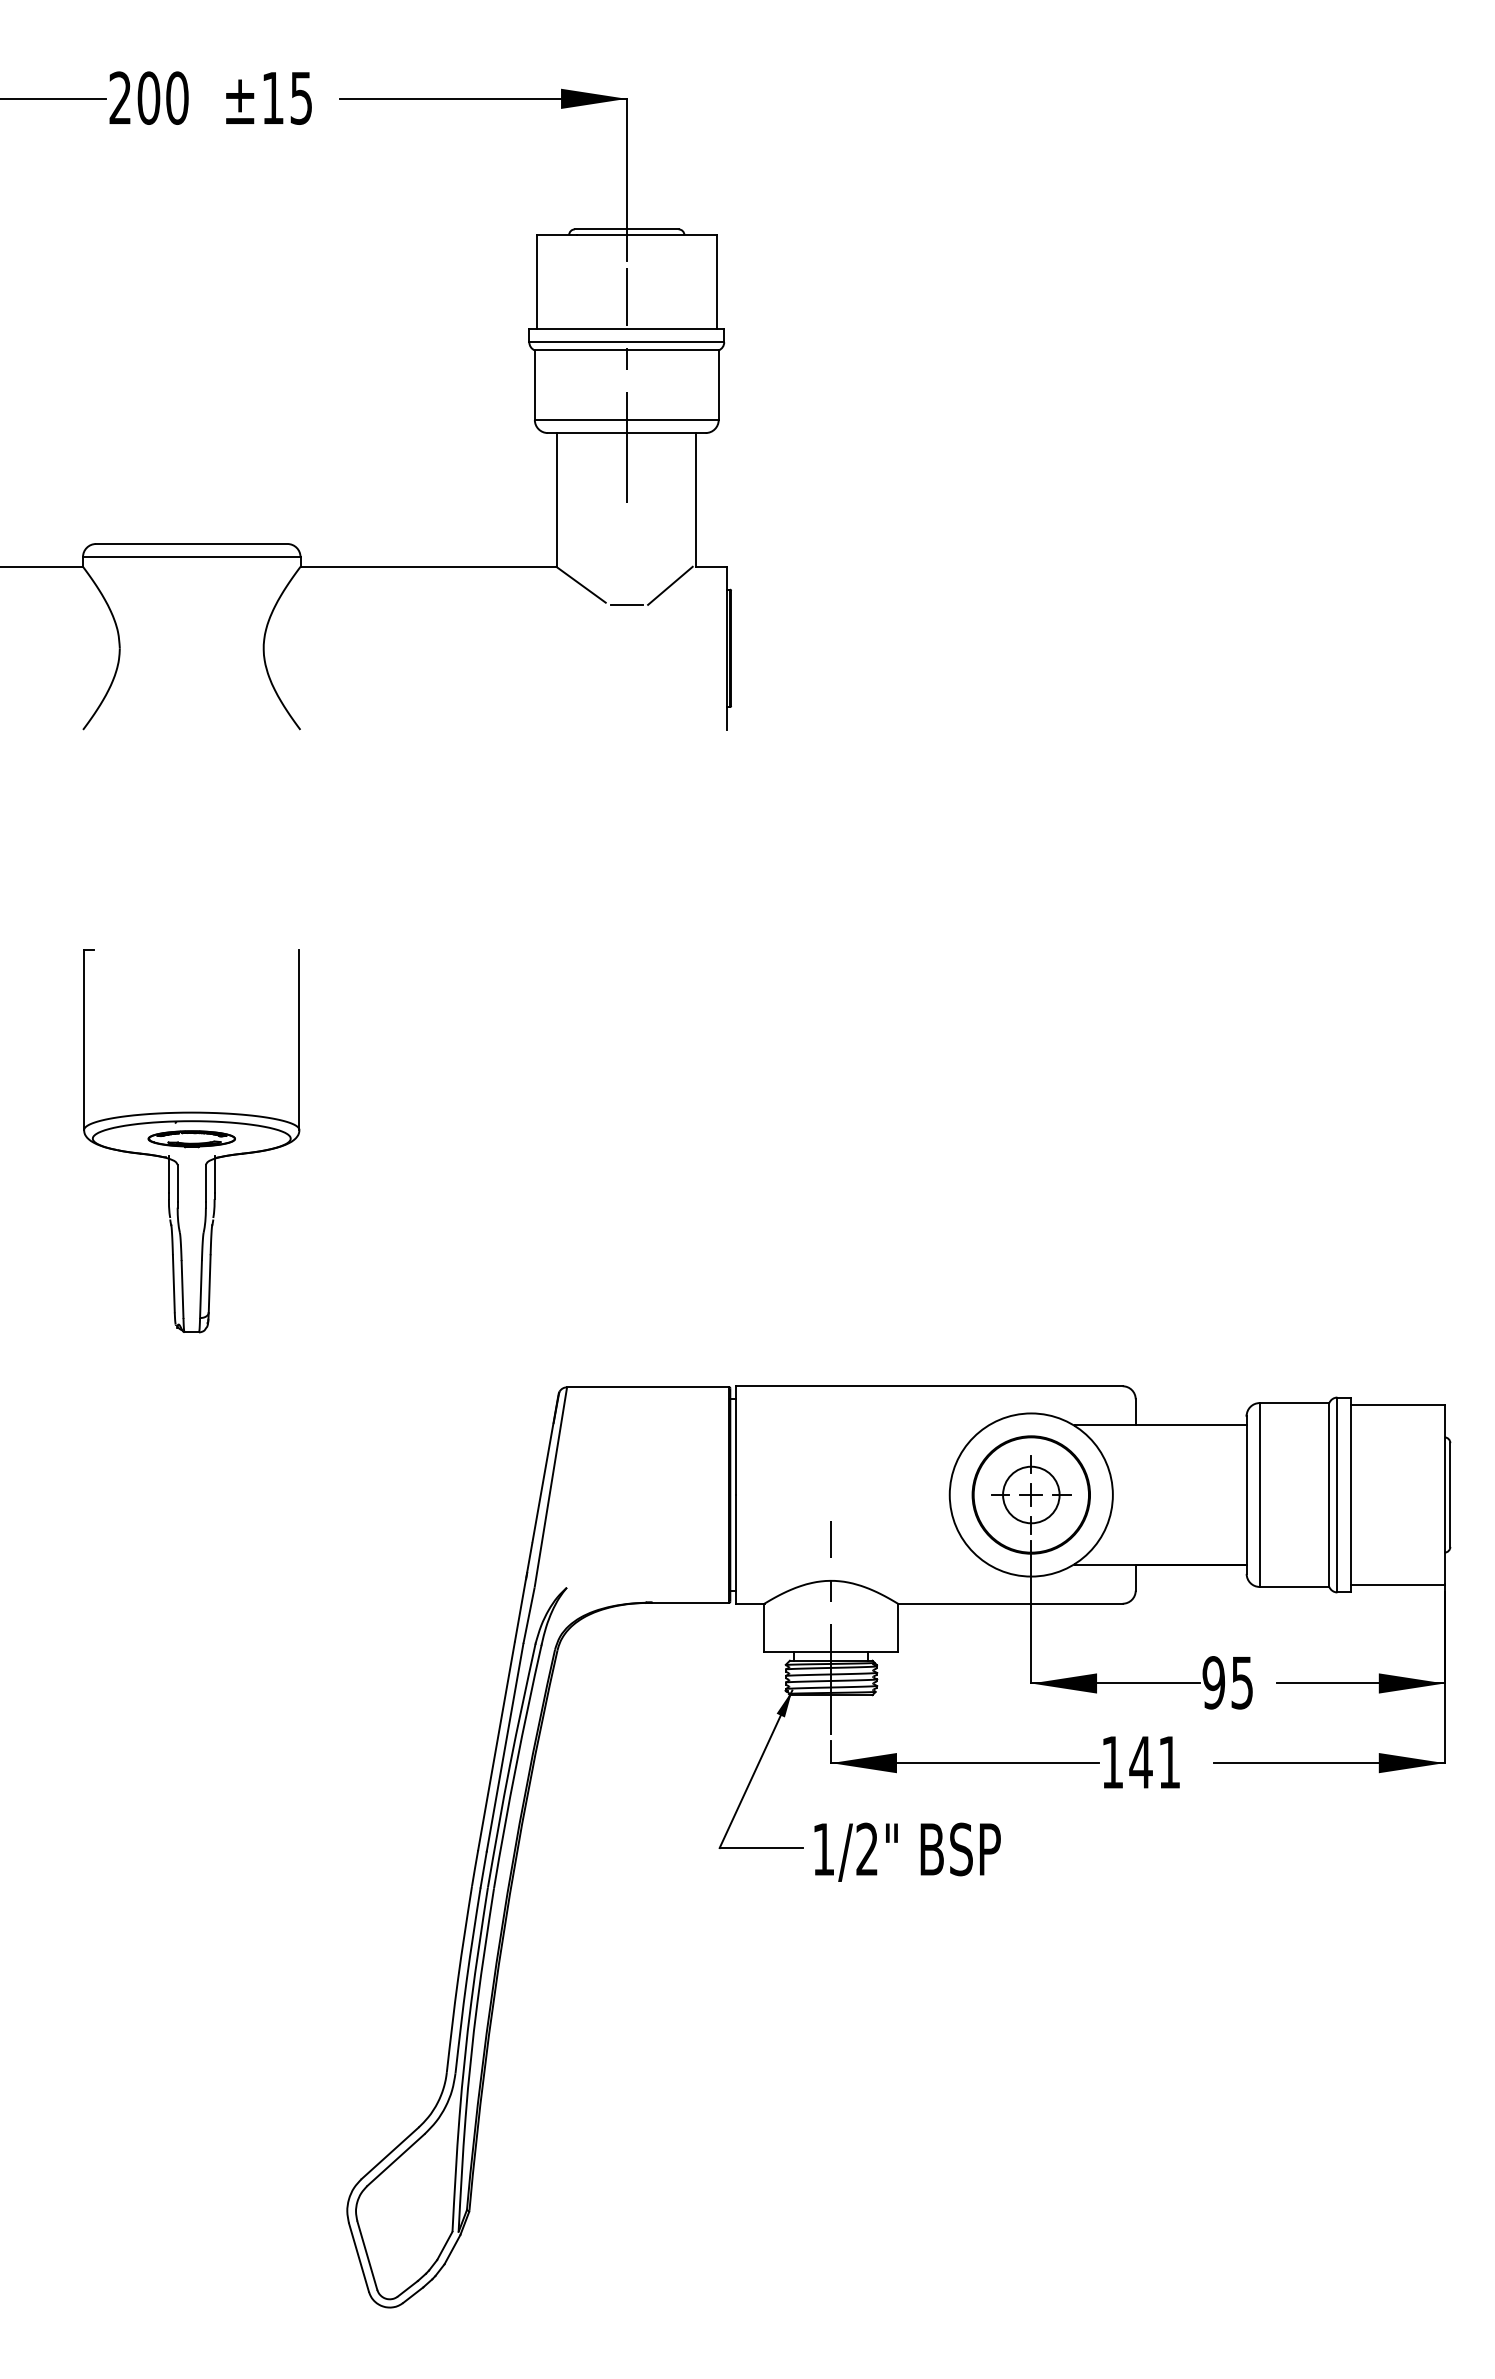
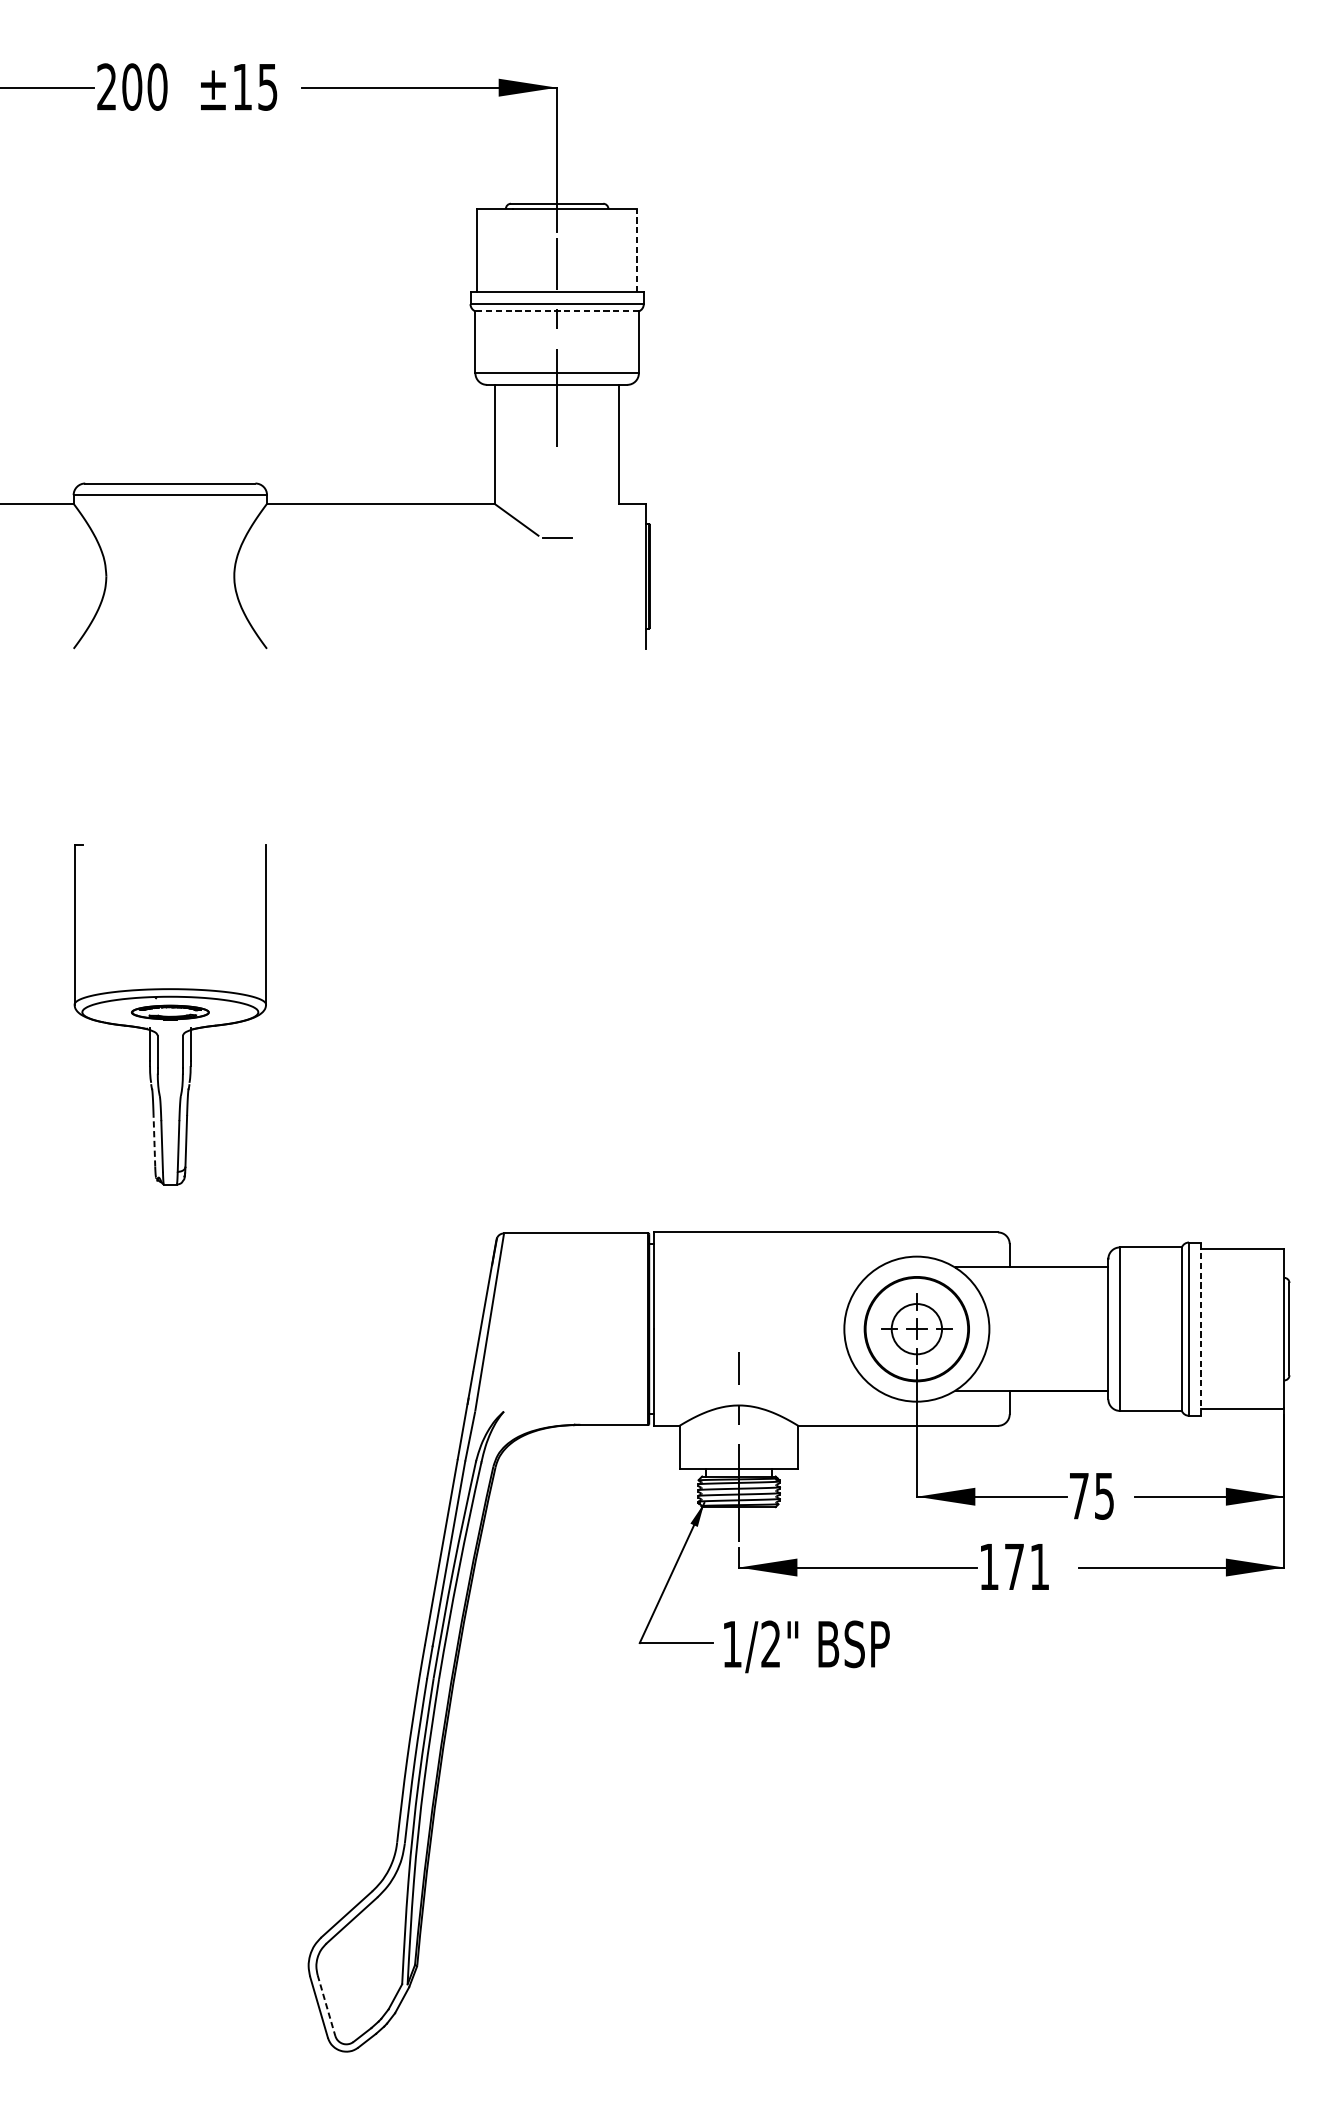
line: (717, 281) -> (637, 250), solid -> dashed
line: (626, 350) -> (556, 311), solid -> dashed
line: (670, 585) -> (596, 520), removed
line: (173, 1283) -> (154, 1141), solid -> dashed
line: (1351, 1494) -> (1201, 1328), solid -> dashed
text: (1213, 1682) -> (1078, 1495), 95 -> 75
text: (1140, 1762) -> (1013, 1567), 141 -> 171
line: (367, 2255) -> (326, 2005), solid -> dashed

